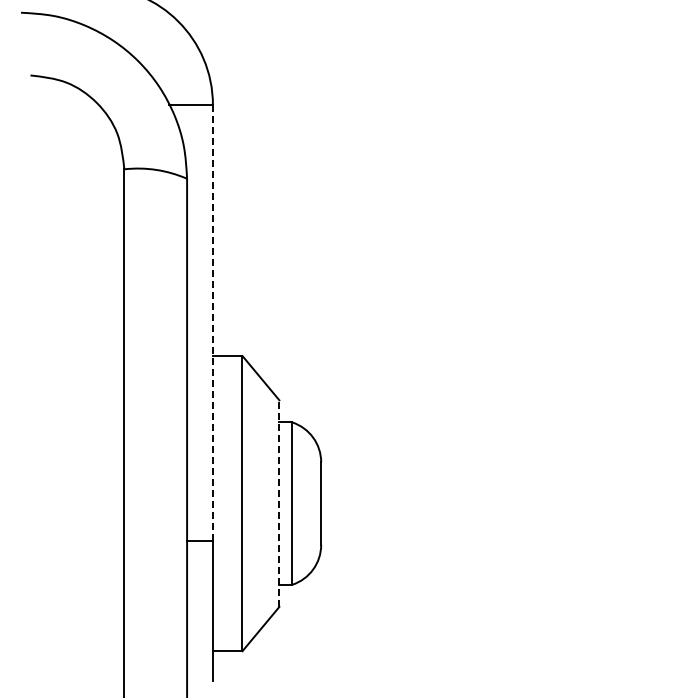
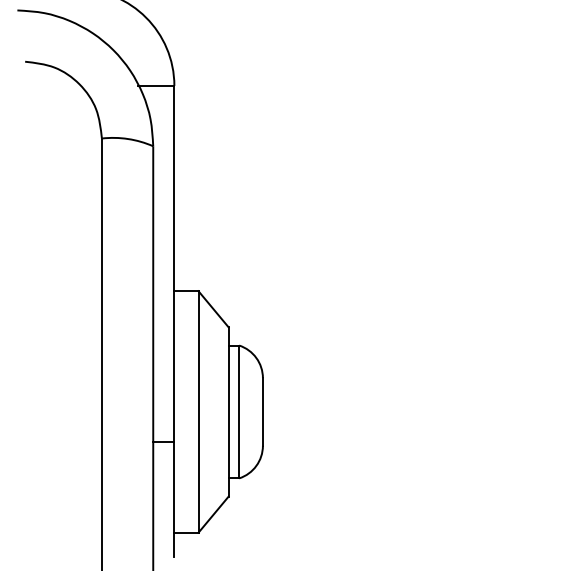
line: (212, 322) -> (174, 263), dashed -> solid
line: (279, 503) -> (228, 411), dashed -> solid

